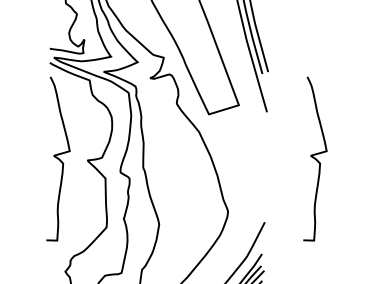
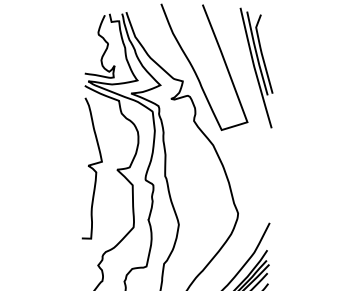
curve: (314, 159) -> (312, 168), removed

